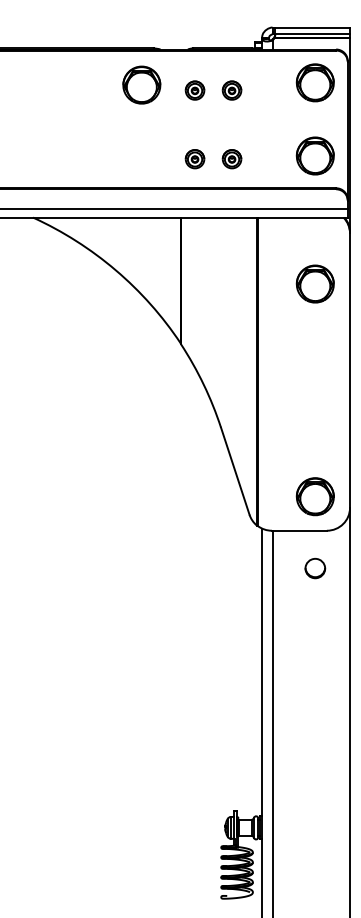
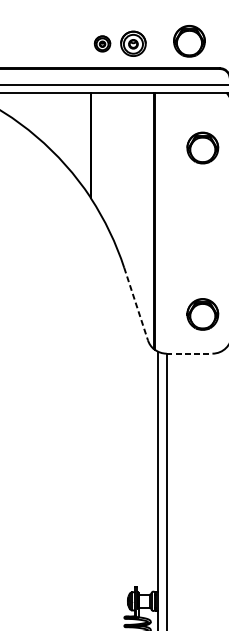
part: (314, 155) -> (188, 40), moved
part: (231, 159) -> (132, 44), size x1.6
line: (235, 471) -> (136, 304), solid -> dashed
part: (314, 496) -> (202, 314), moved
line: (299, 530) -> (189, 353), solid -> dashed
part: (315, 568) -> (202, 385), removed

